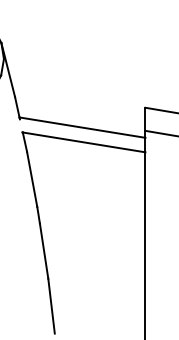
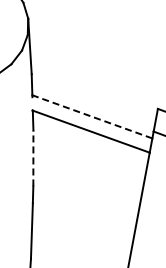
line: (82, 127) -> (92, 116), solid -> dashed
line: (32, 178) -> (33, 157), solid -> dashed

